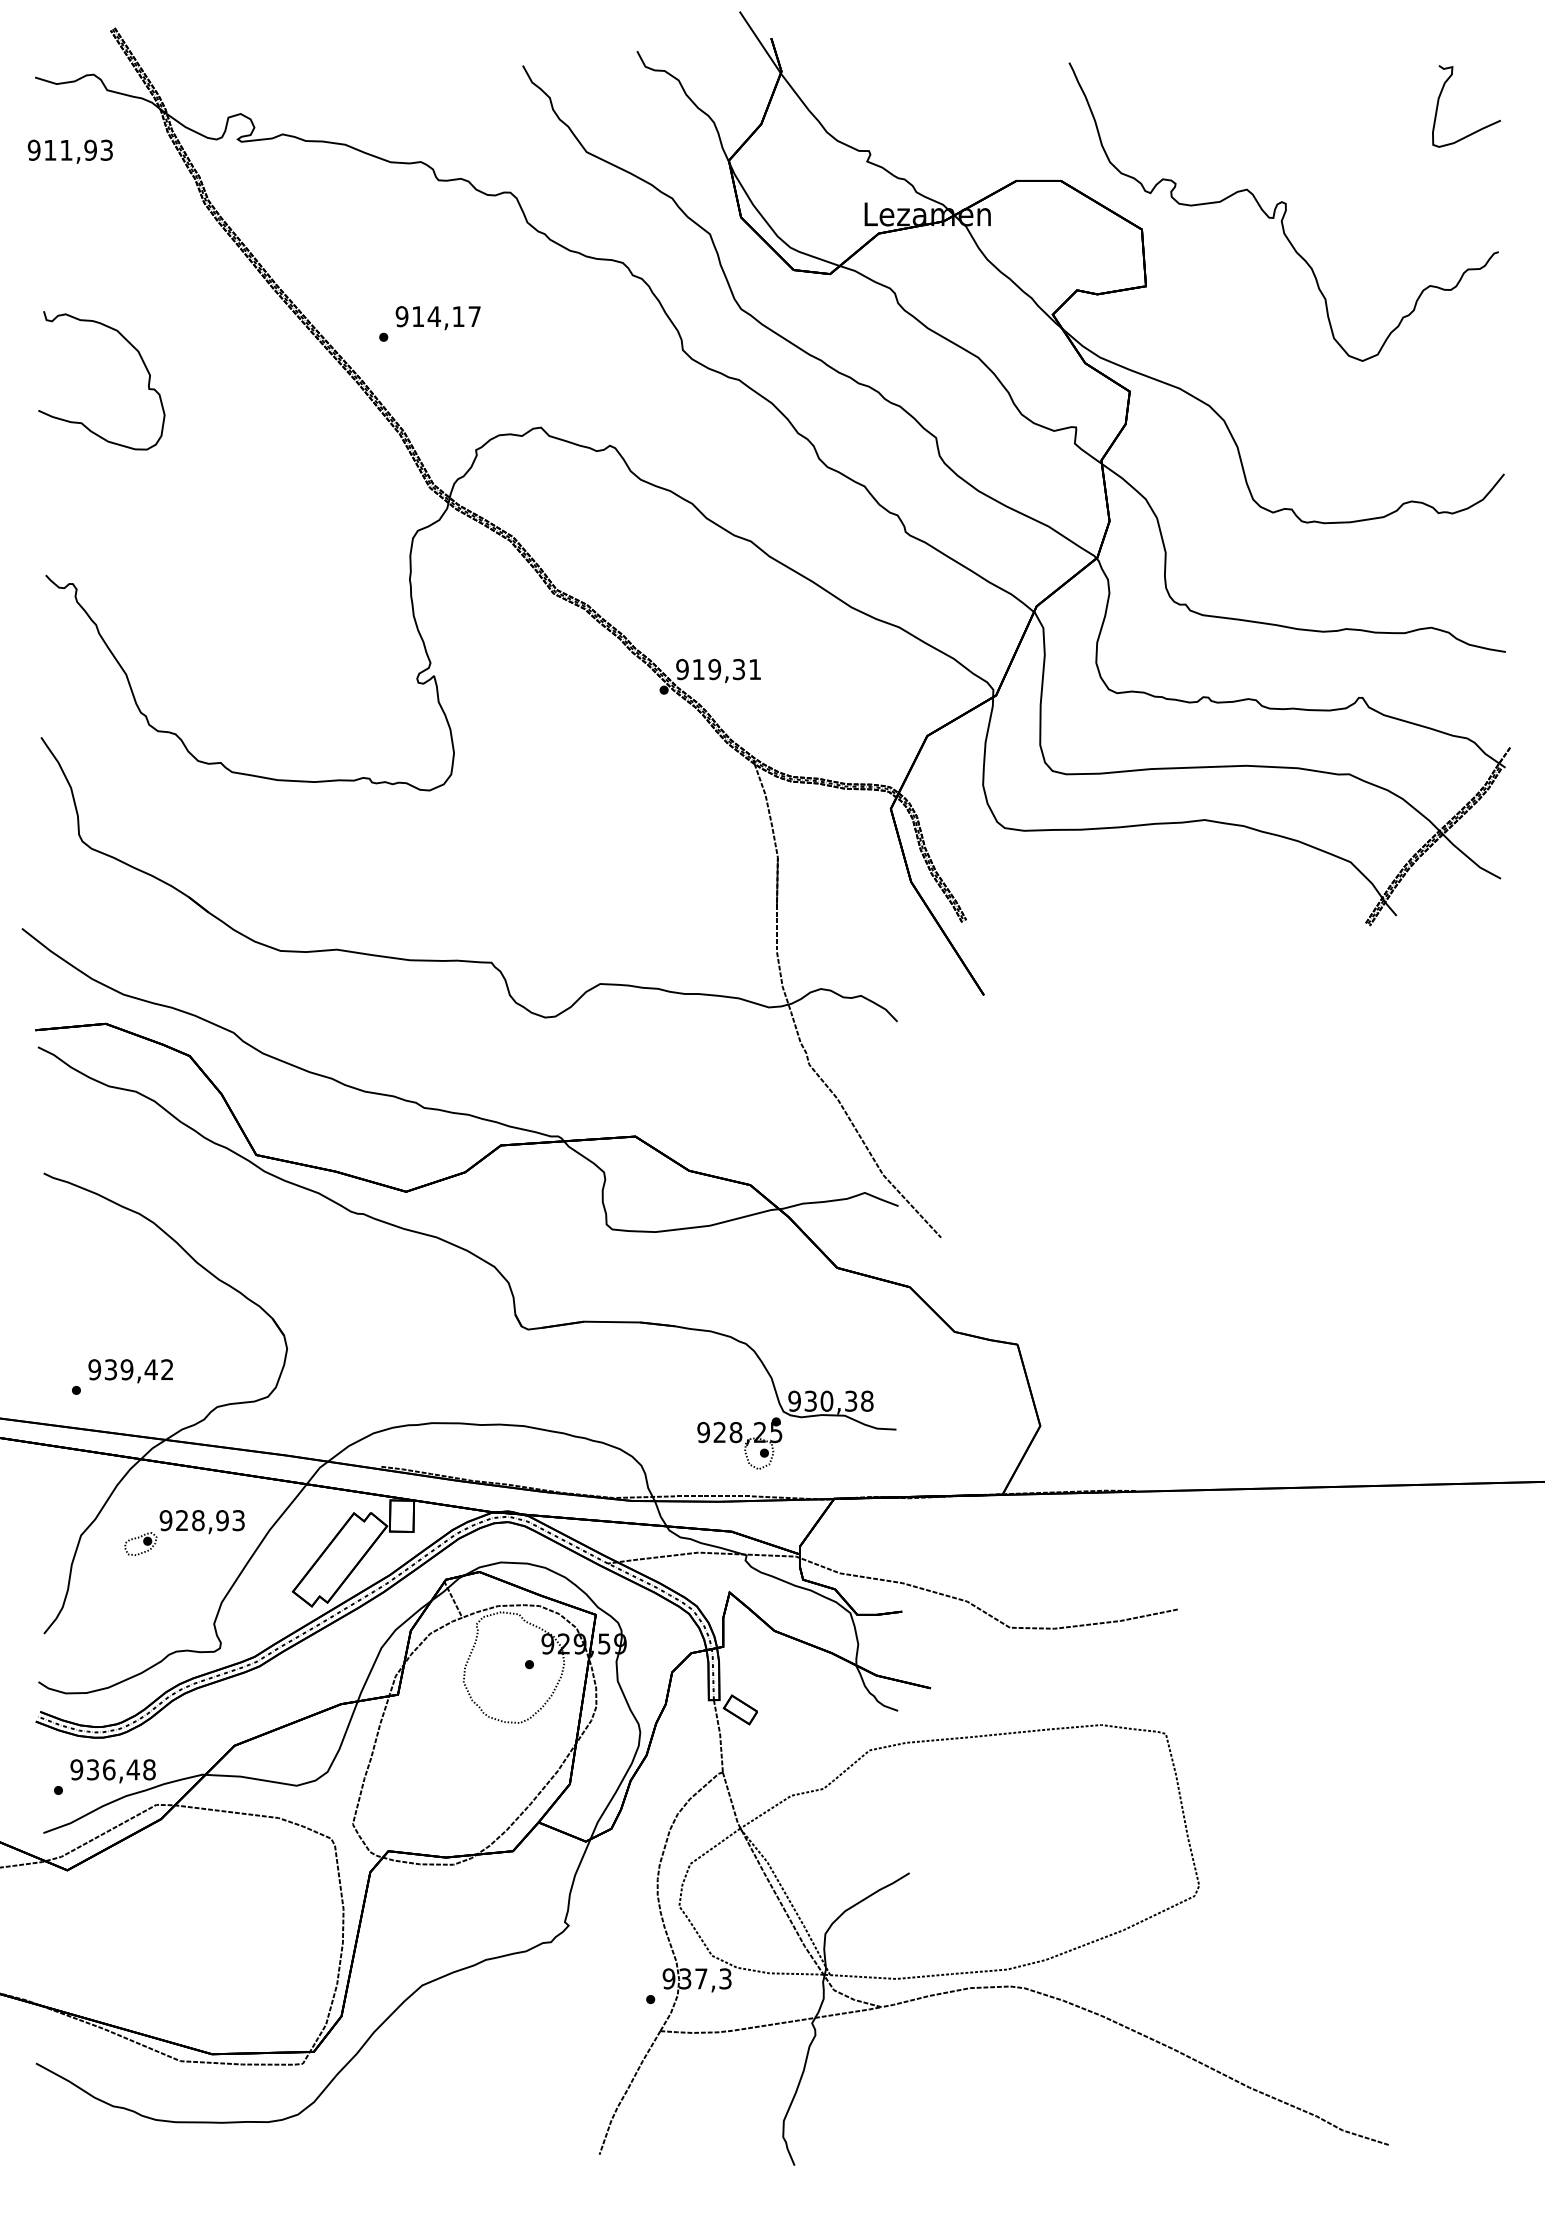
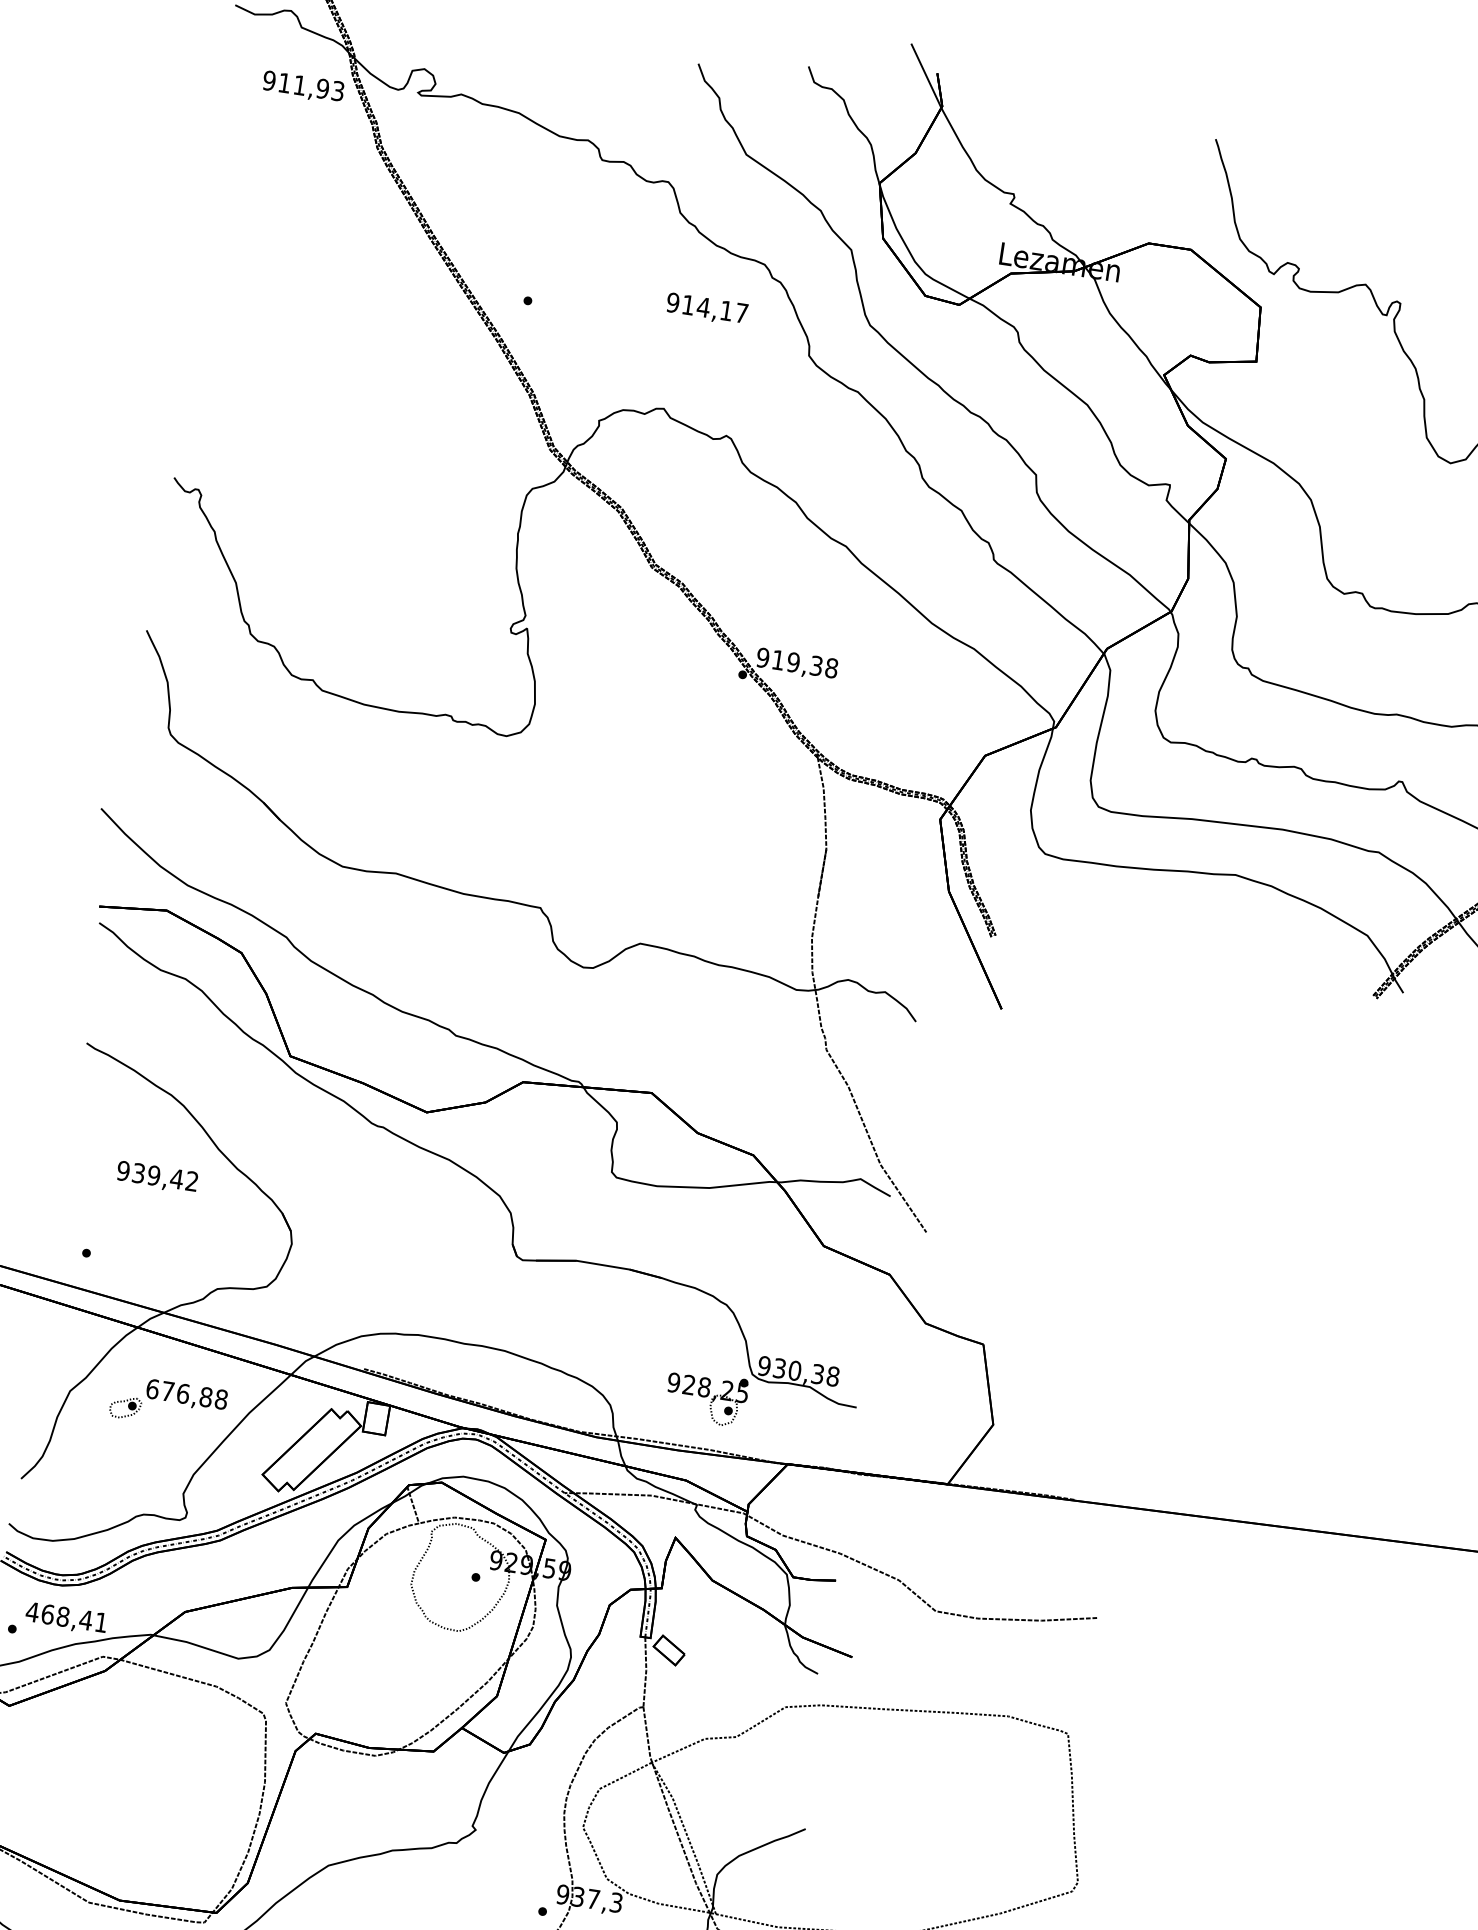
text: (69, 151) -> (302, 86), moved
text: (437, 318) -> (706, 309), moved
curve: (141, 360) -> (295, 288), removed
text: (754, 669) -> (831, 668), 919,31 -> 919,38
text: (130, 1371) -> (157, 1177), moved
text: (201, 1520) -> (186, 1394), 928,93 -> 676,88
text: (112, 1769) -> (66, 1616), 936,48 -> 468,41

